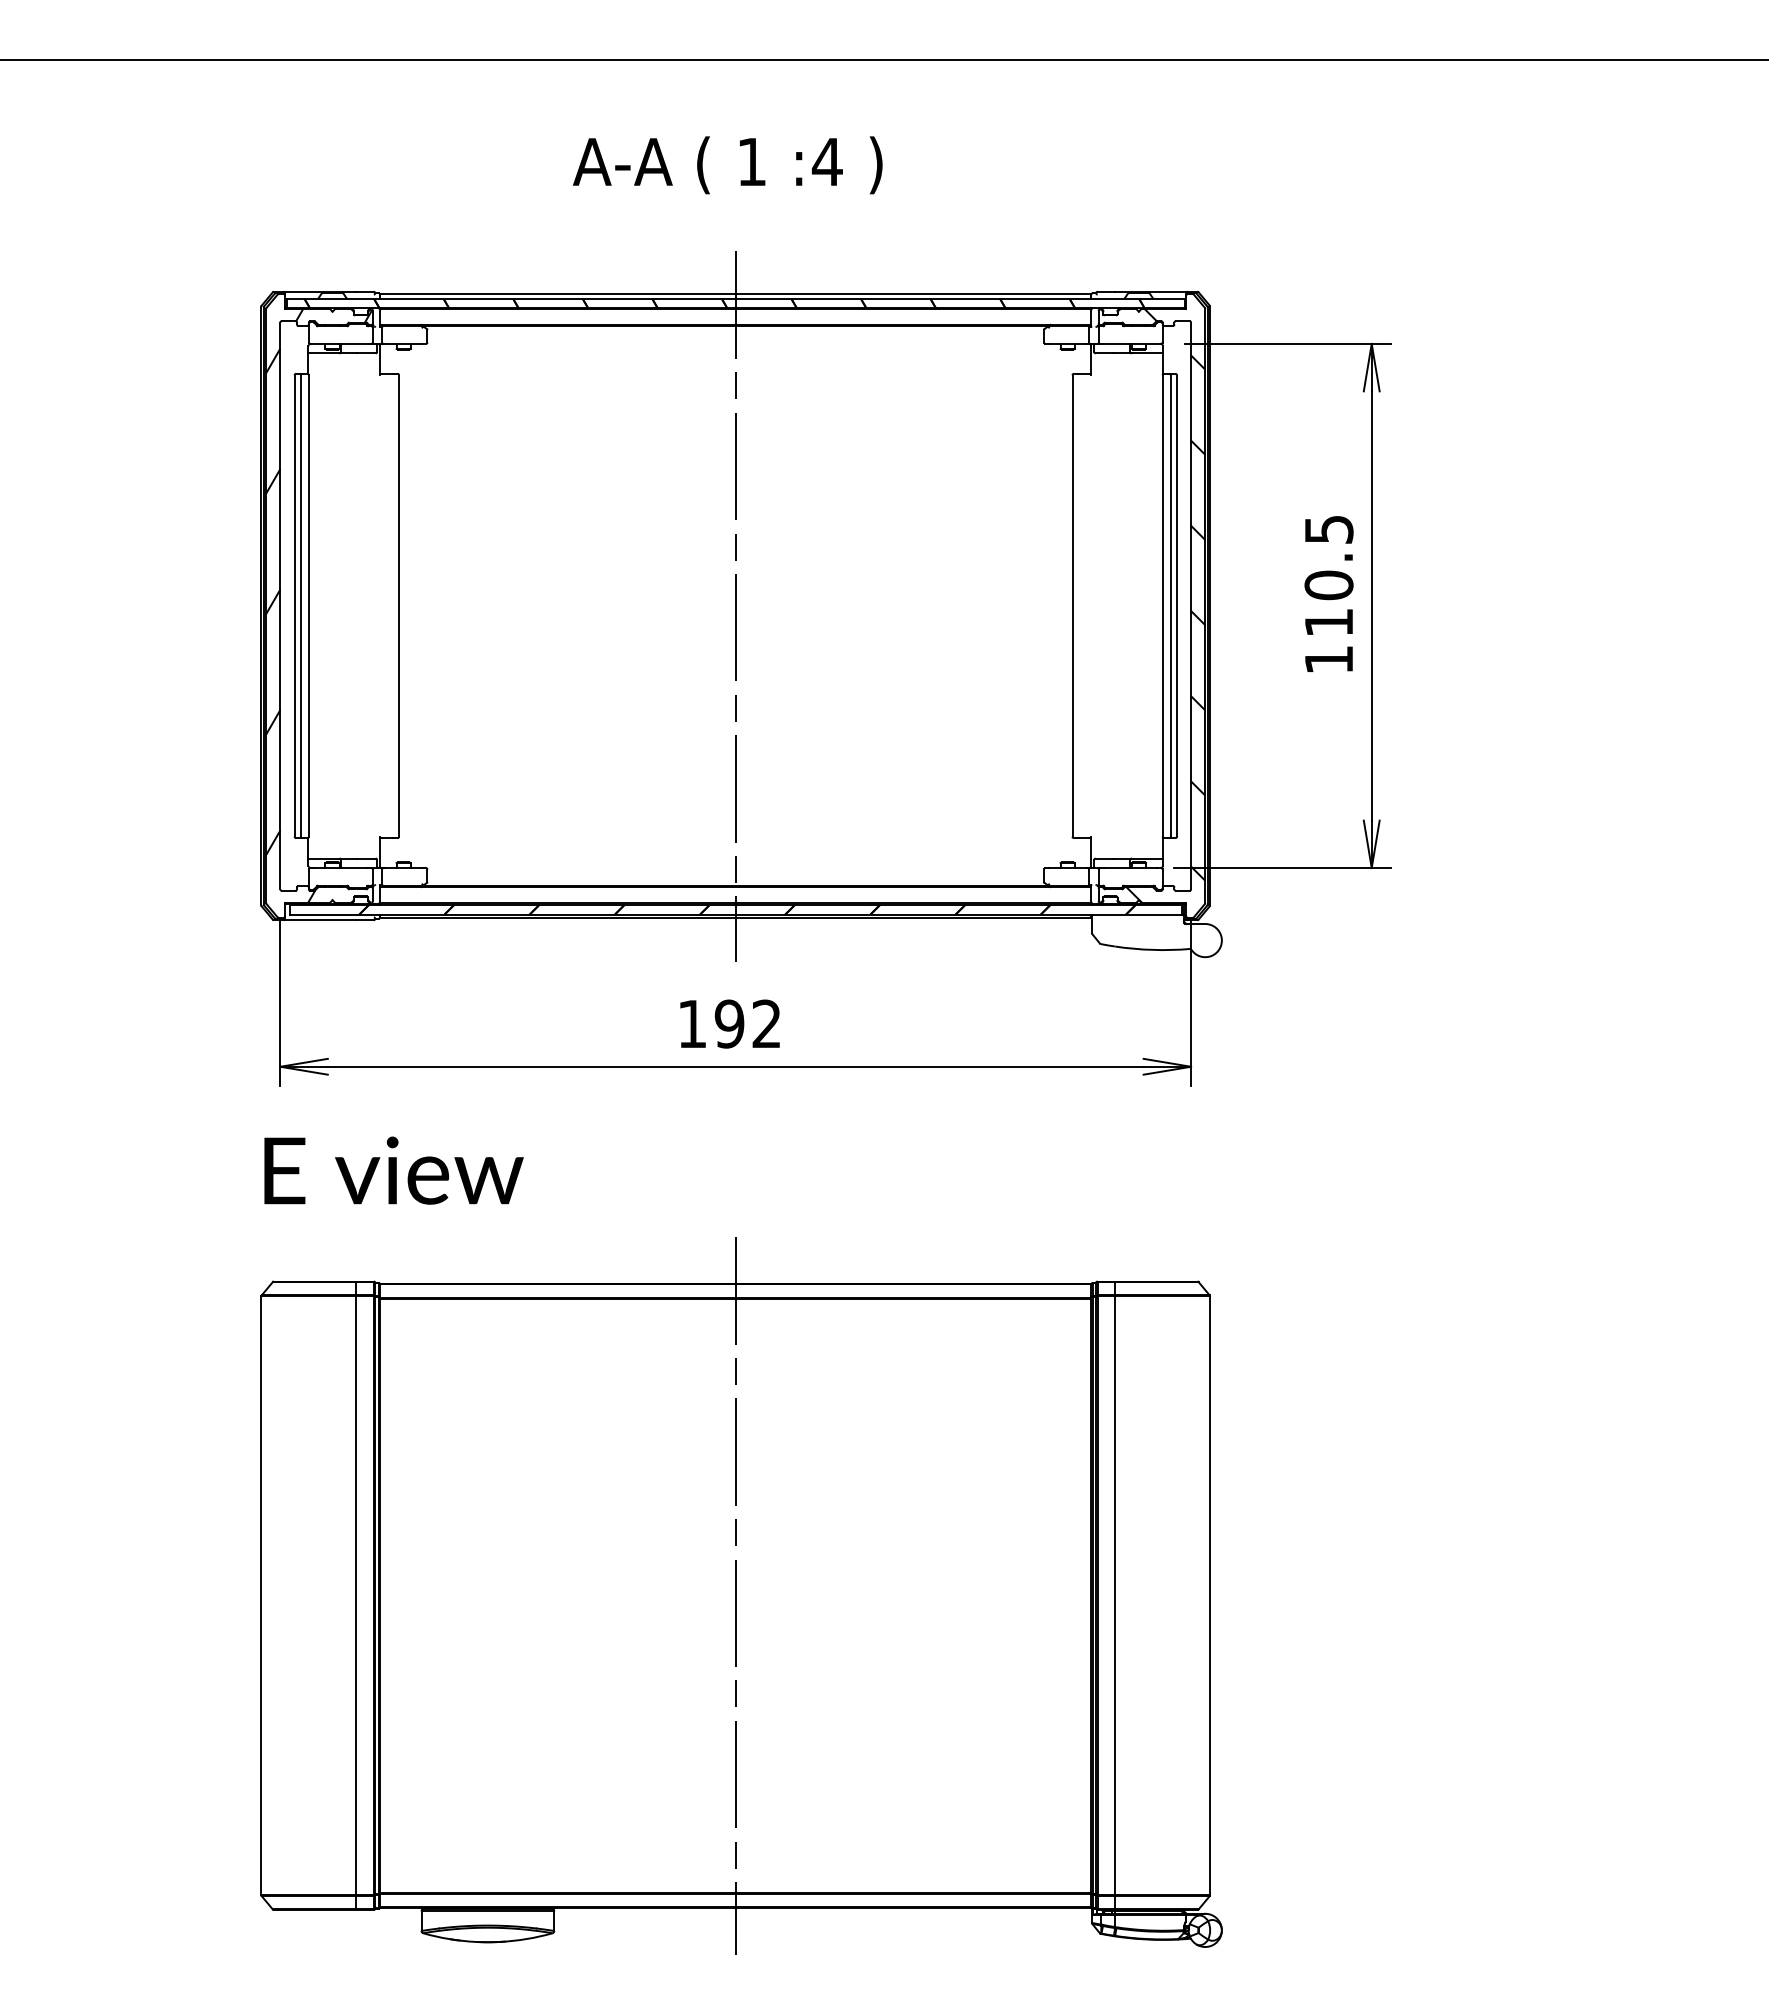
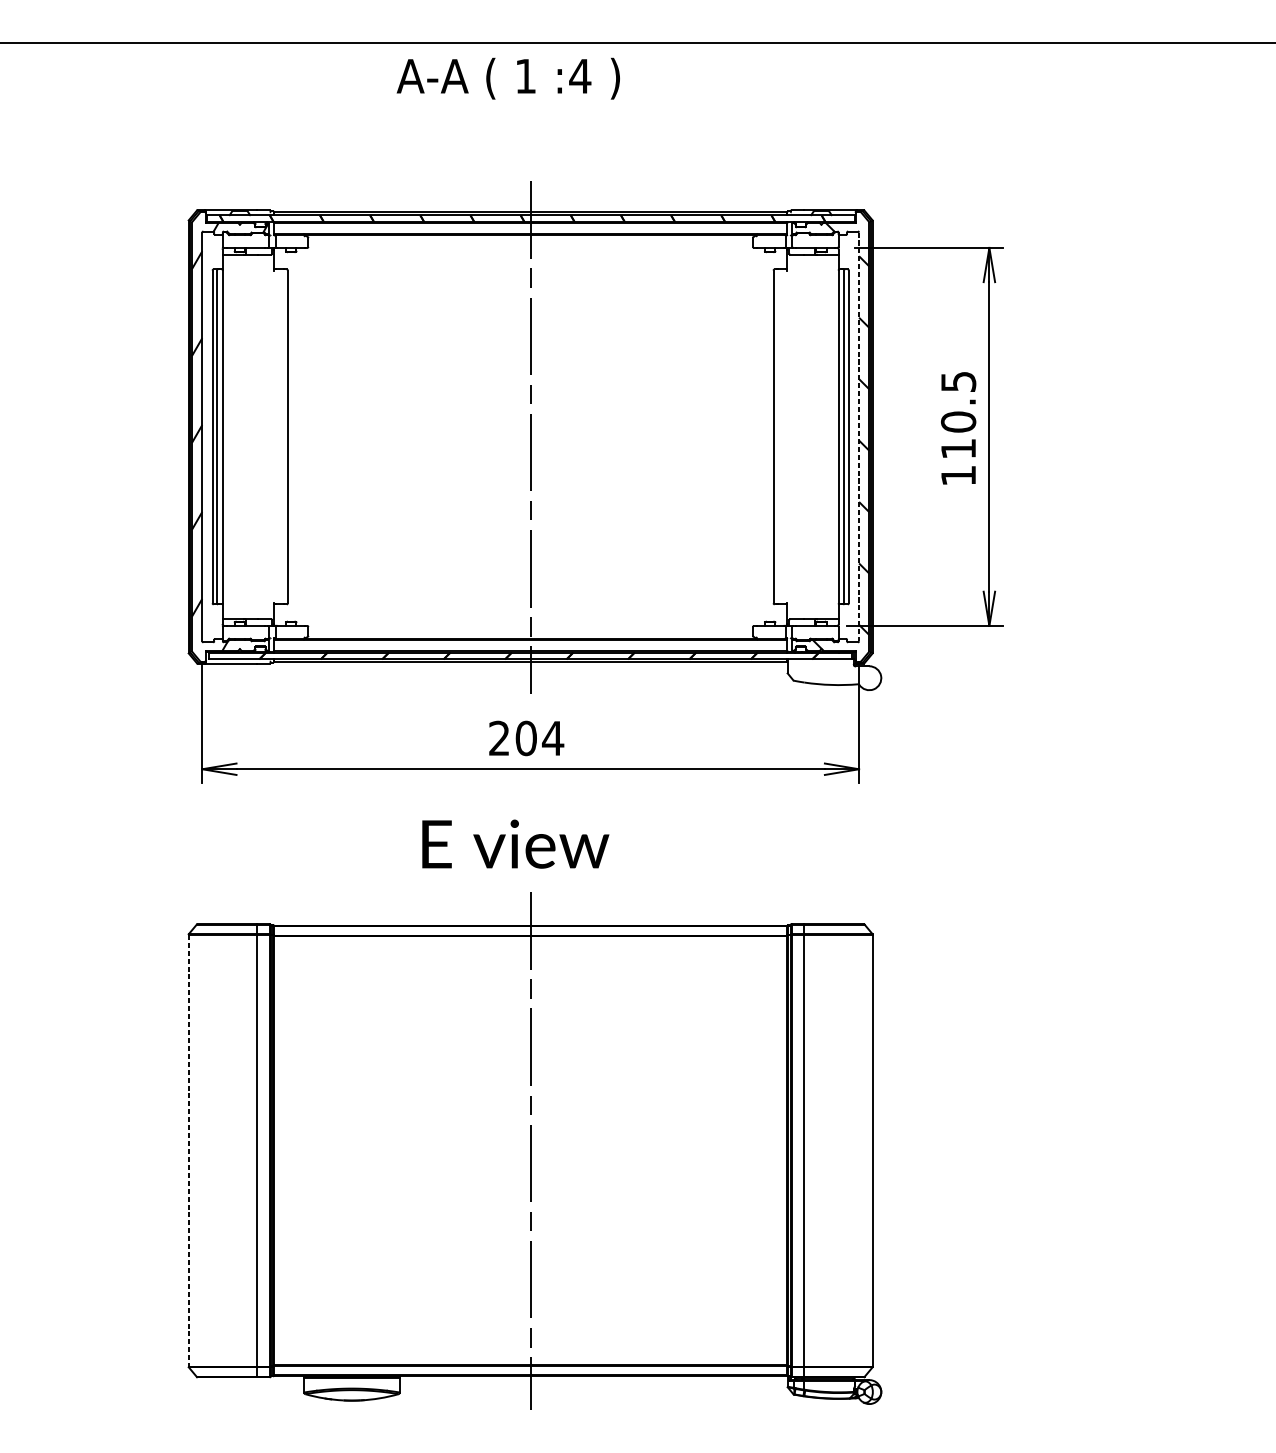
text: (727, 165) -> (508, 78), moved
line: (1191, 606) -> (859, 437), solid -> dashed
text: (730, 1023) -> (526, 738), 192 -> 204
text: (393, 1170) -> (515, 844), moved
line: (261, 1596) -> (188, 1151), solid -> dashed

